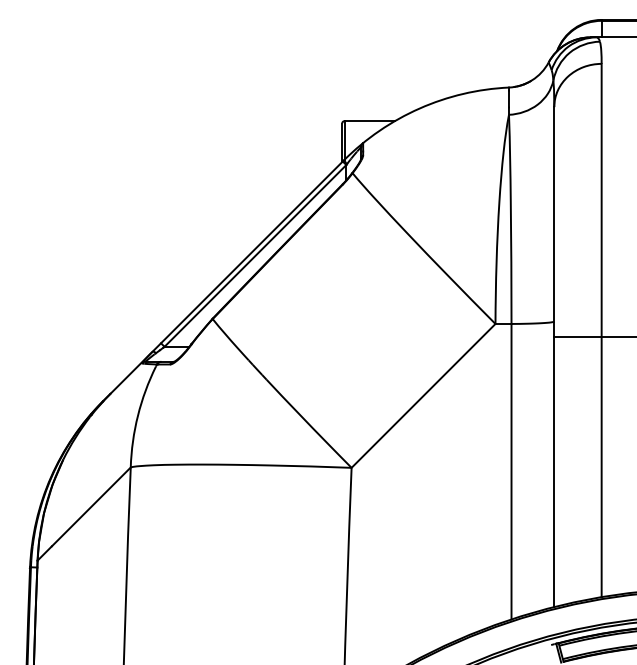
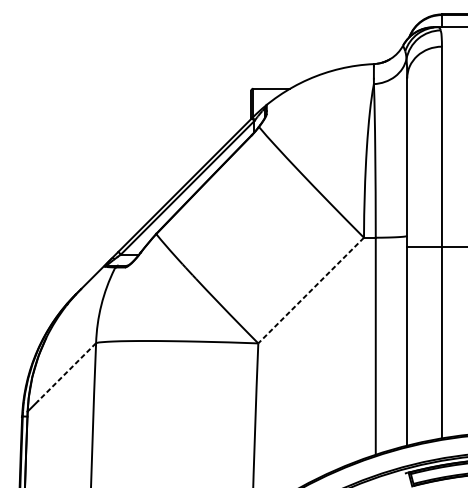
line: (423, 395) -> (311, 290), solid -> dashed
line: (91, 506) -> (67, 371), solid -> dashed

